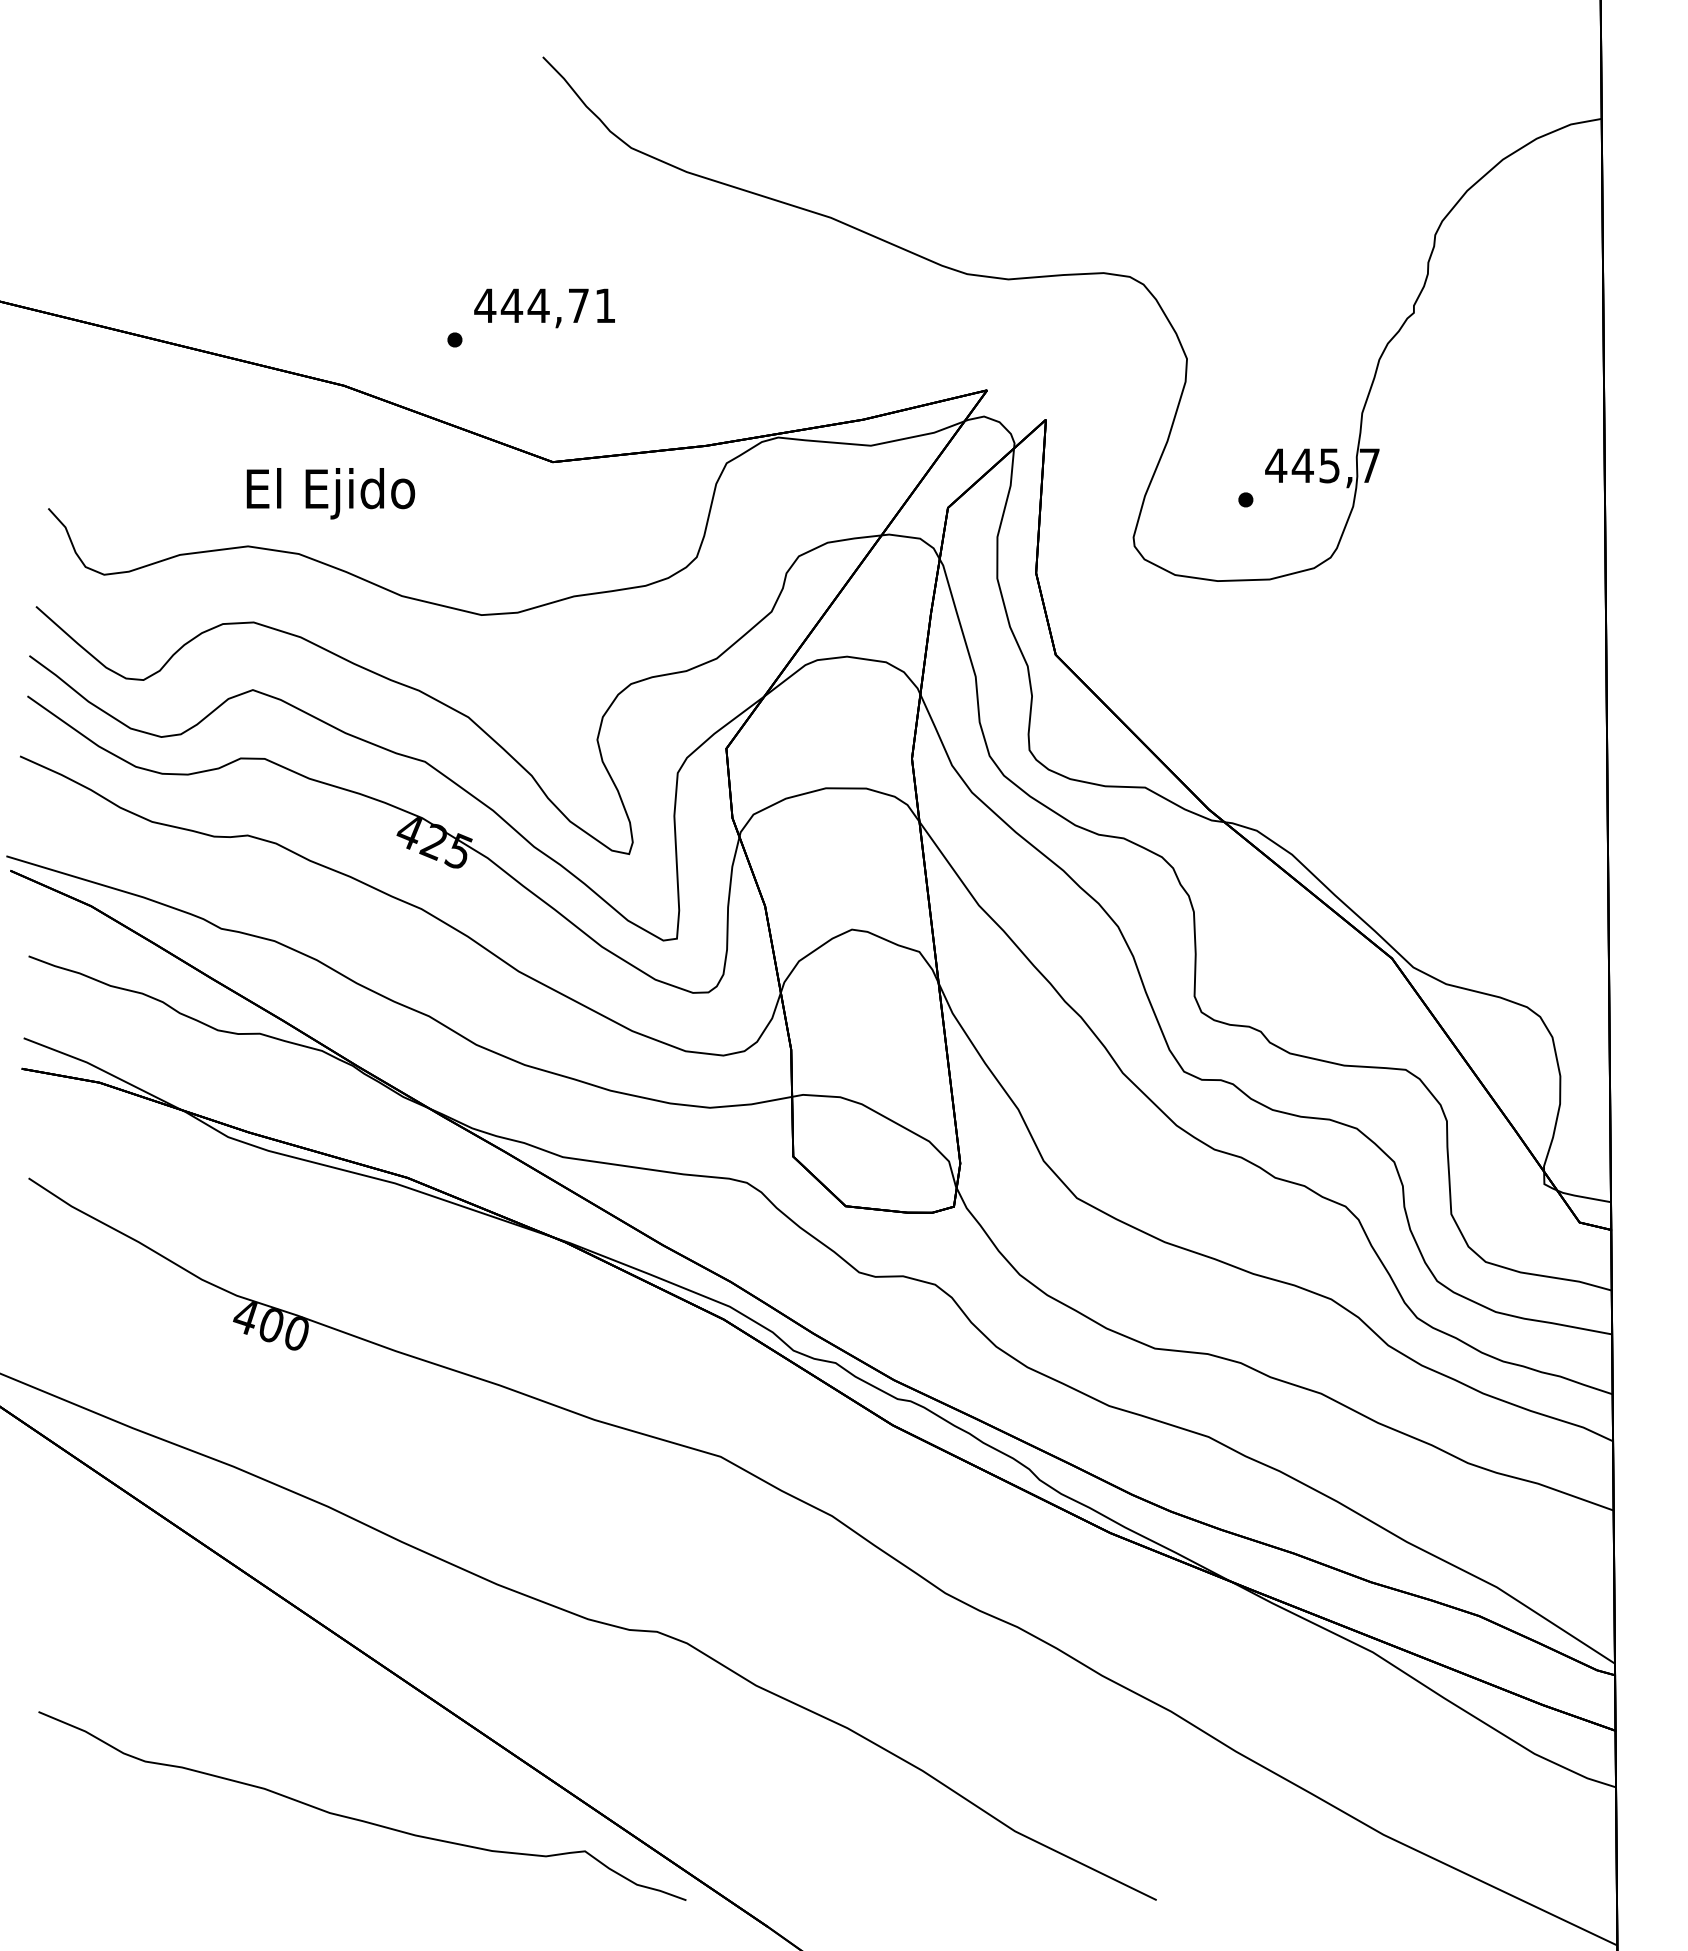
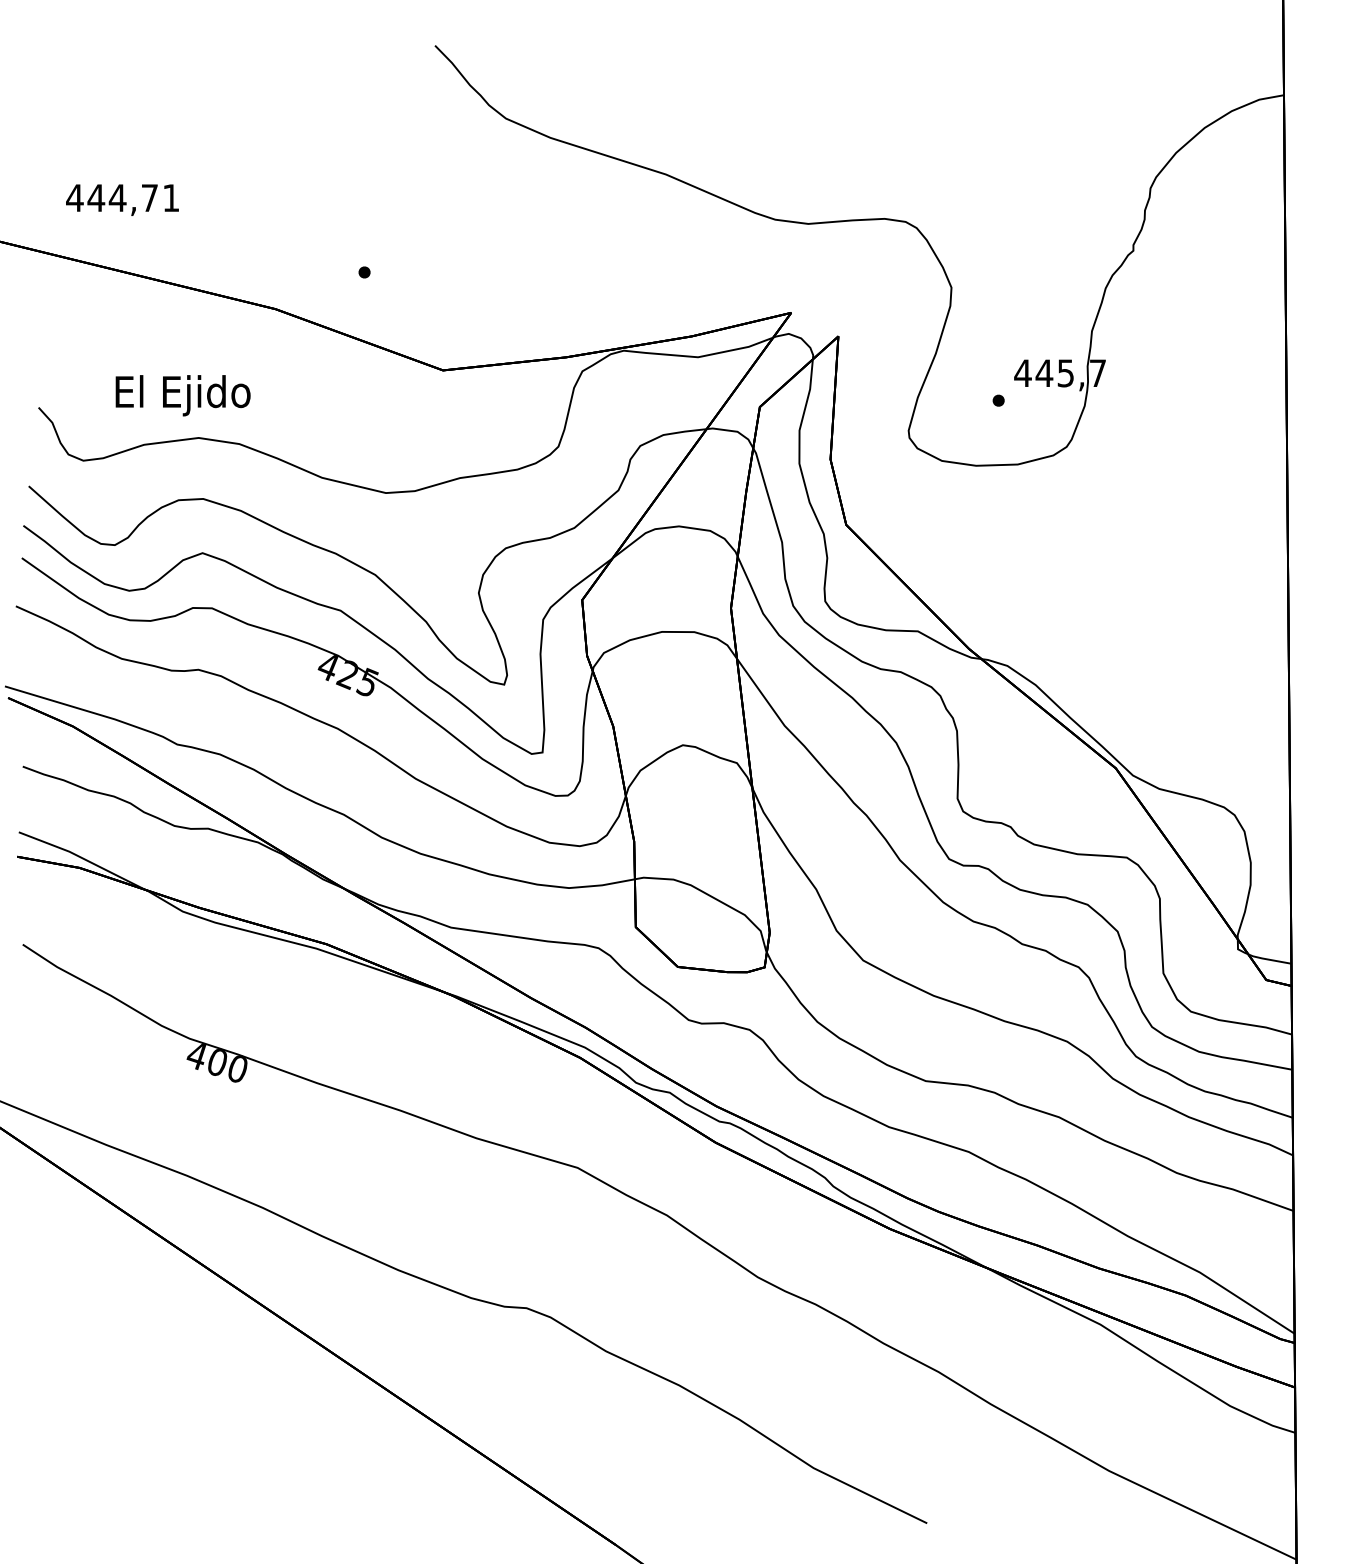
text: (544, 307) -> (122, 199), moved
text: (330, 493) -> (182, 395), moved
curve: (361, 1819) -> (289, 1458), removed

